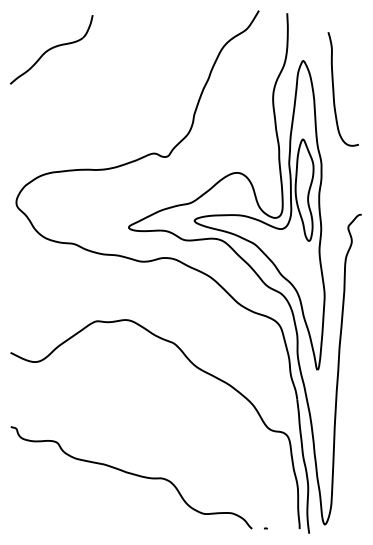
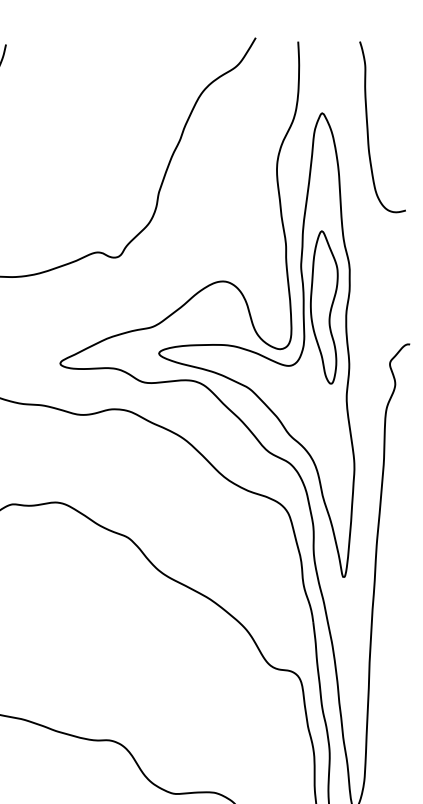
curve: (334, 89) -> (369, 127), moved

